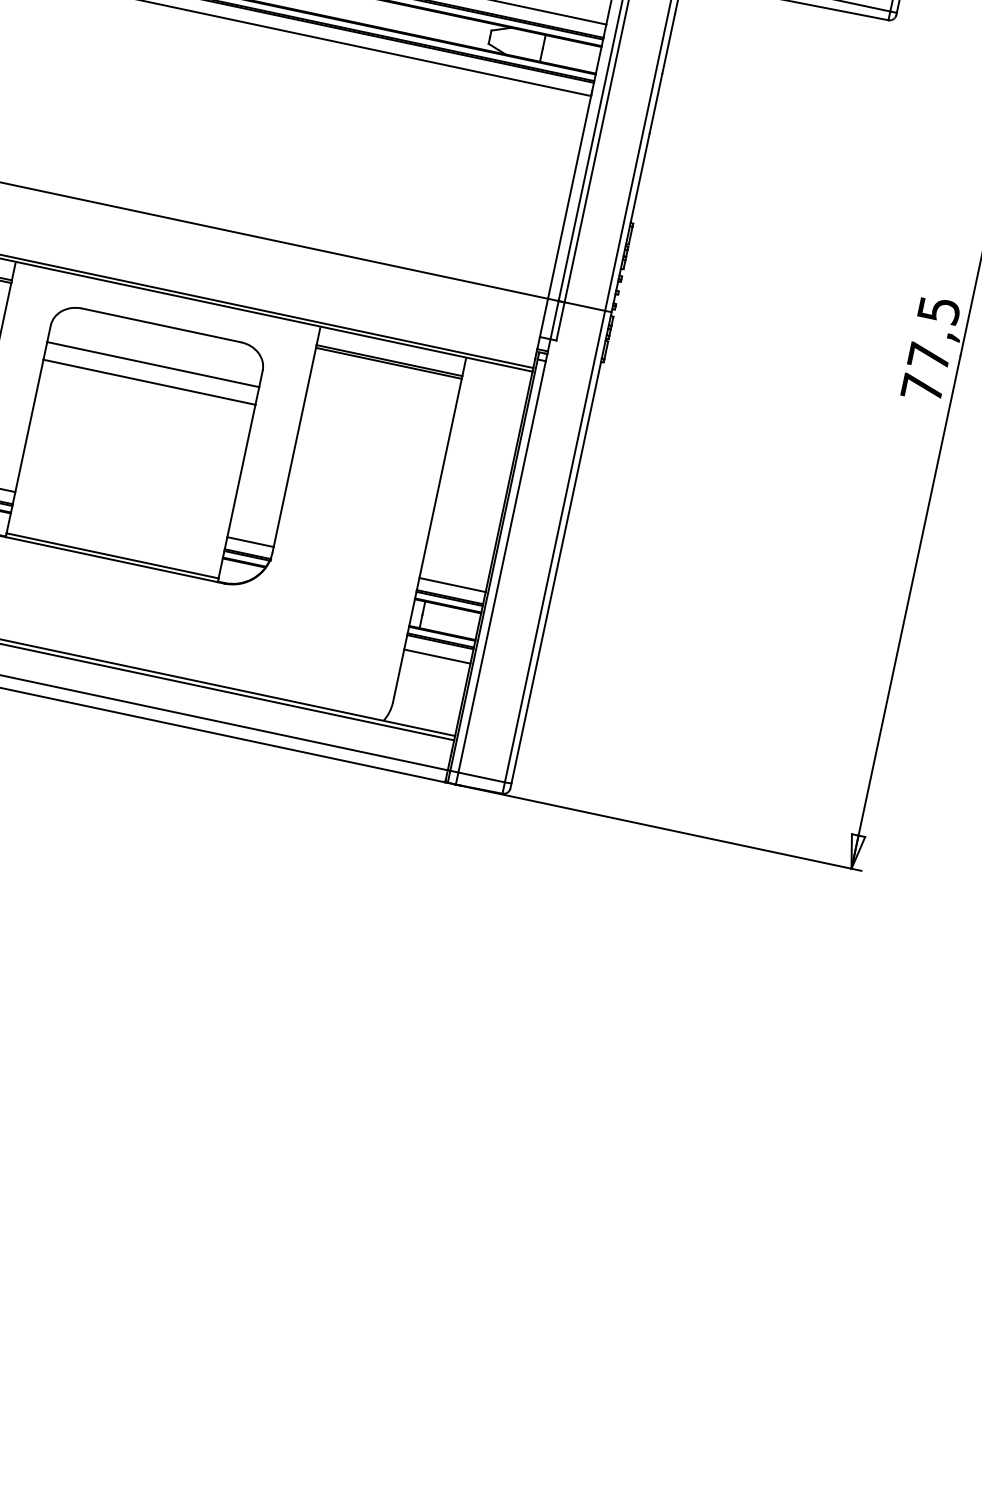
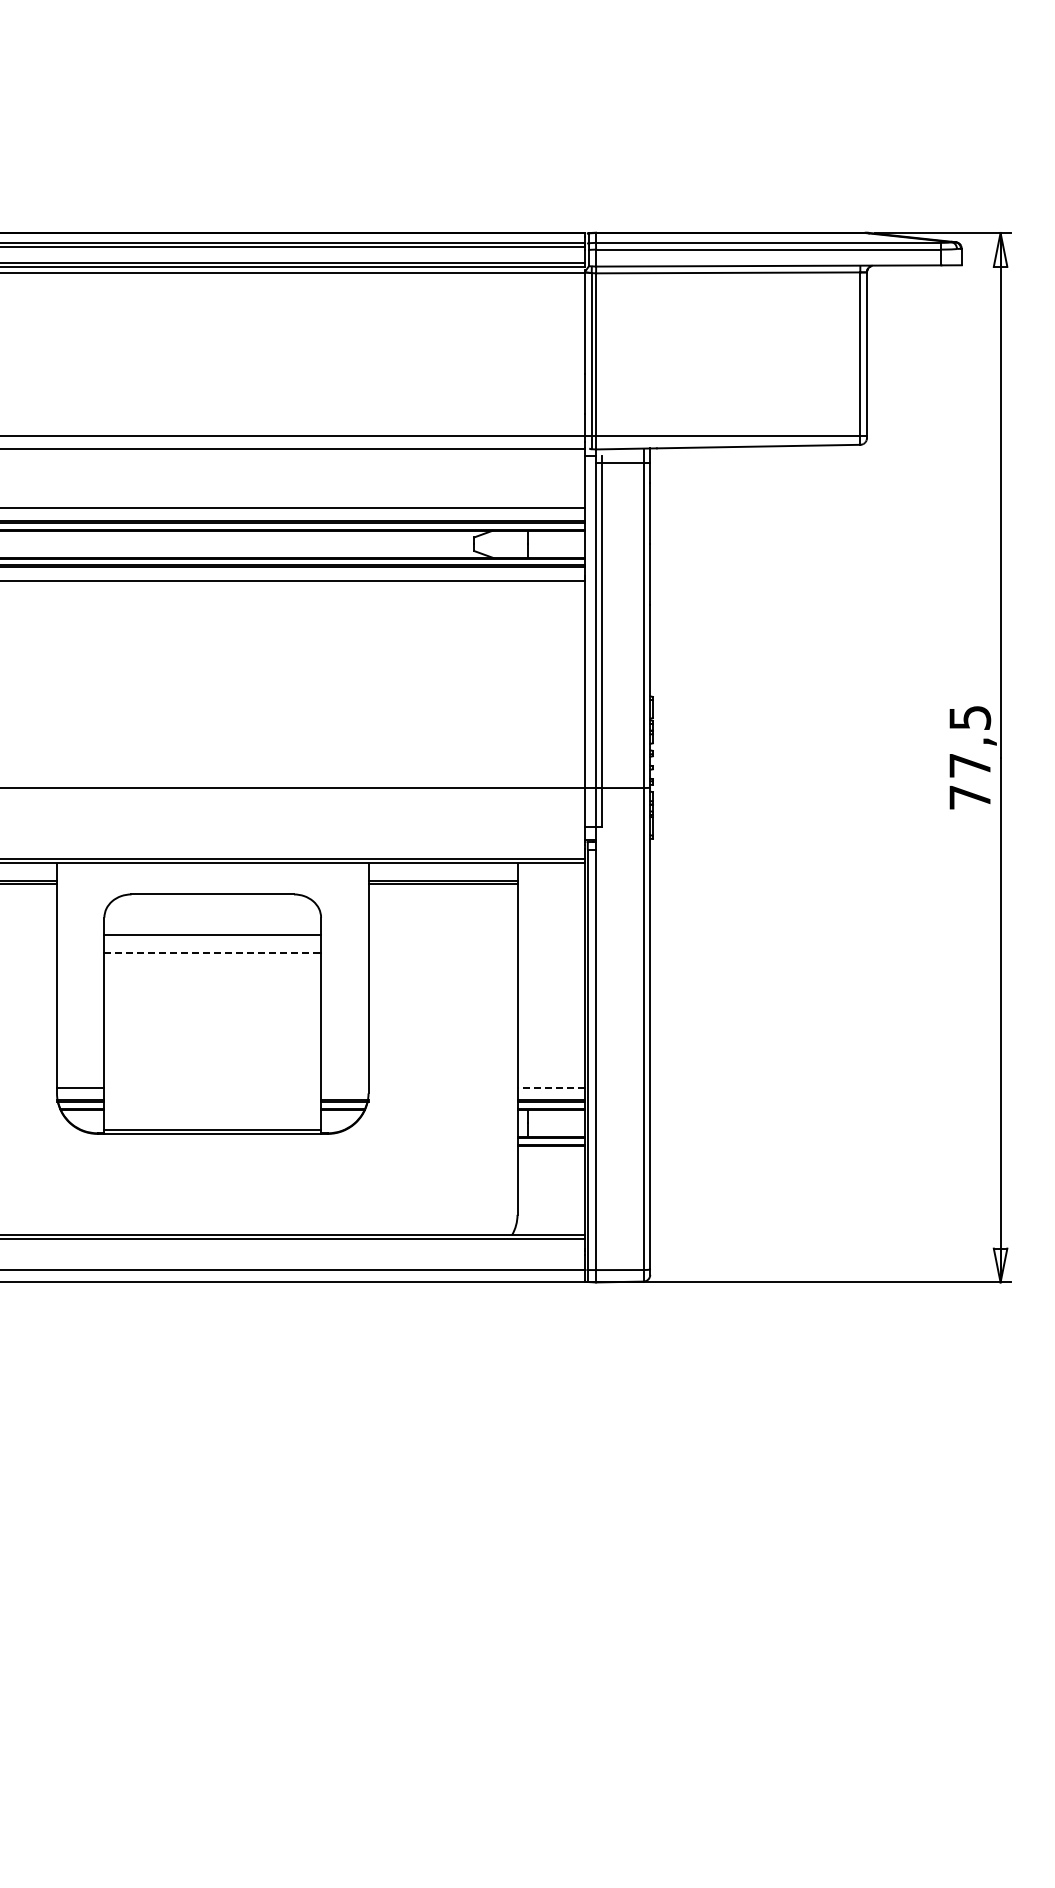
line: (150, 382) -> (213, 952), solid -> dashed
line: (250, 541) -> (344, 1087), removed
line: (452, 584) -> (551, 1087), solid -> dashed
line: (437, 657) -> (551, 1161), removed

